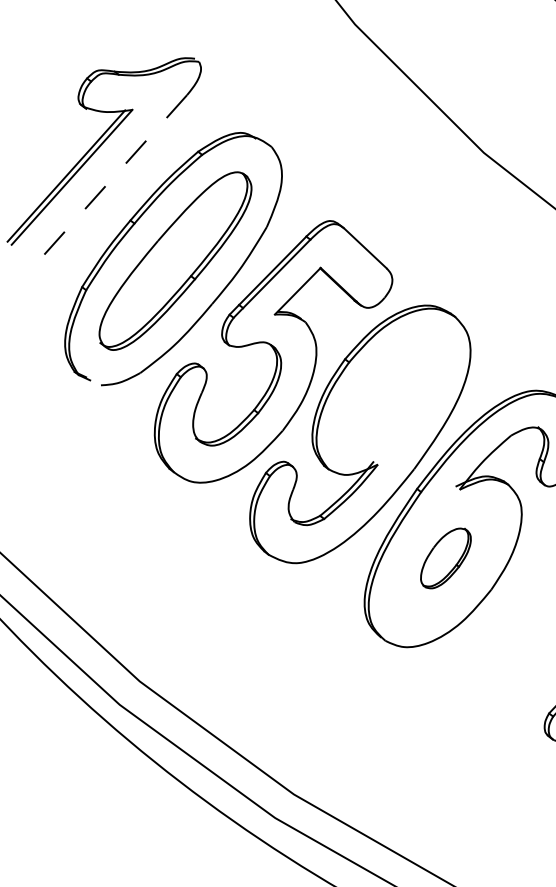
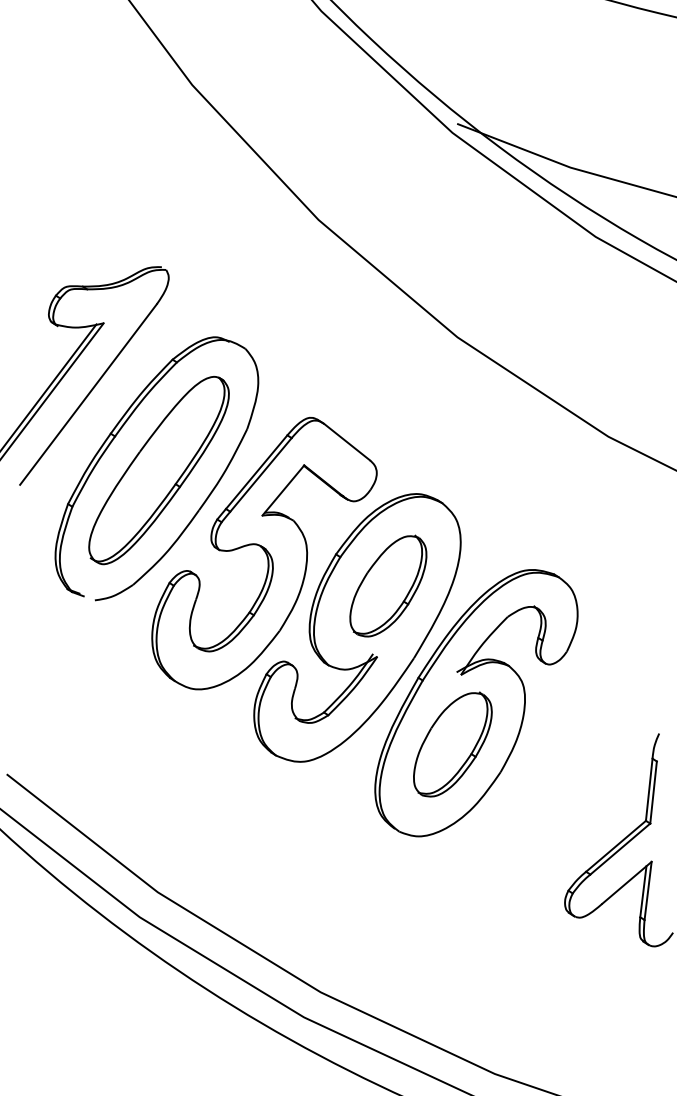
line: (111, 179) -> (88, 394), dashed -> solid
part: (394, 394) -> (388, 585), added
part: (445, 558) -> (452, 744), size x1.67

